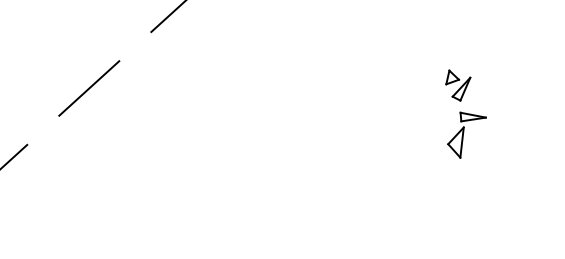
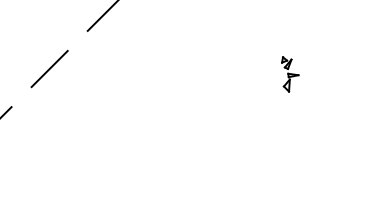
part: (466, 114) -> (290, 74), size x0.62

